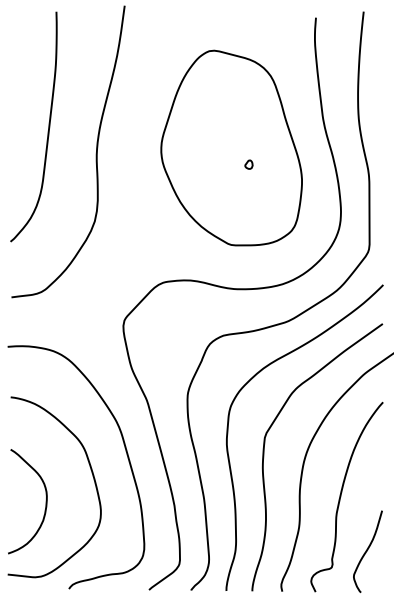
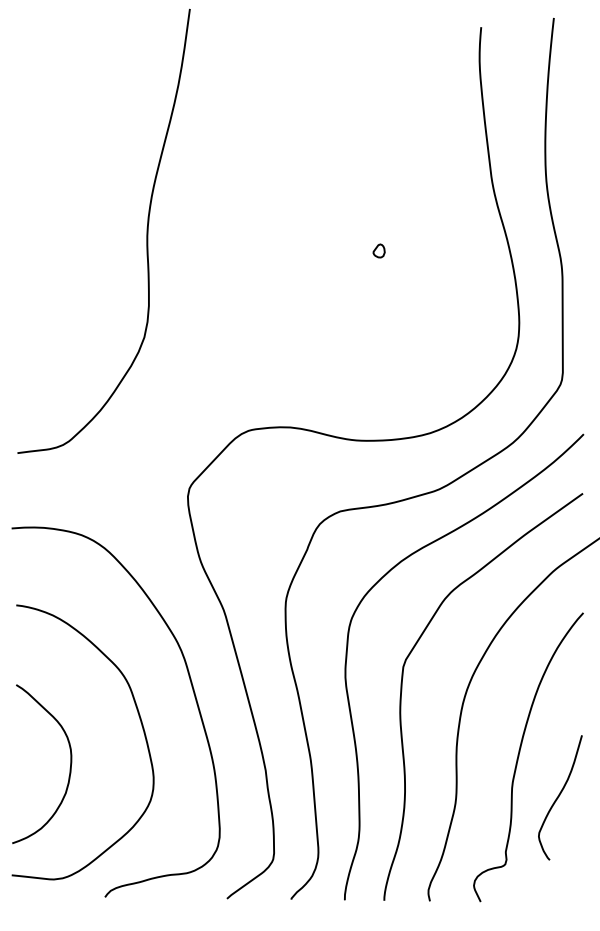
curve: (47, 131) -> (72, 200), removed
part: (231, 147) -> (352, 224), removed
curve: (367, 551) -> (559, 797), moved

